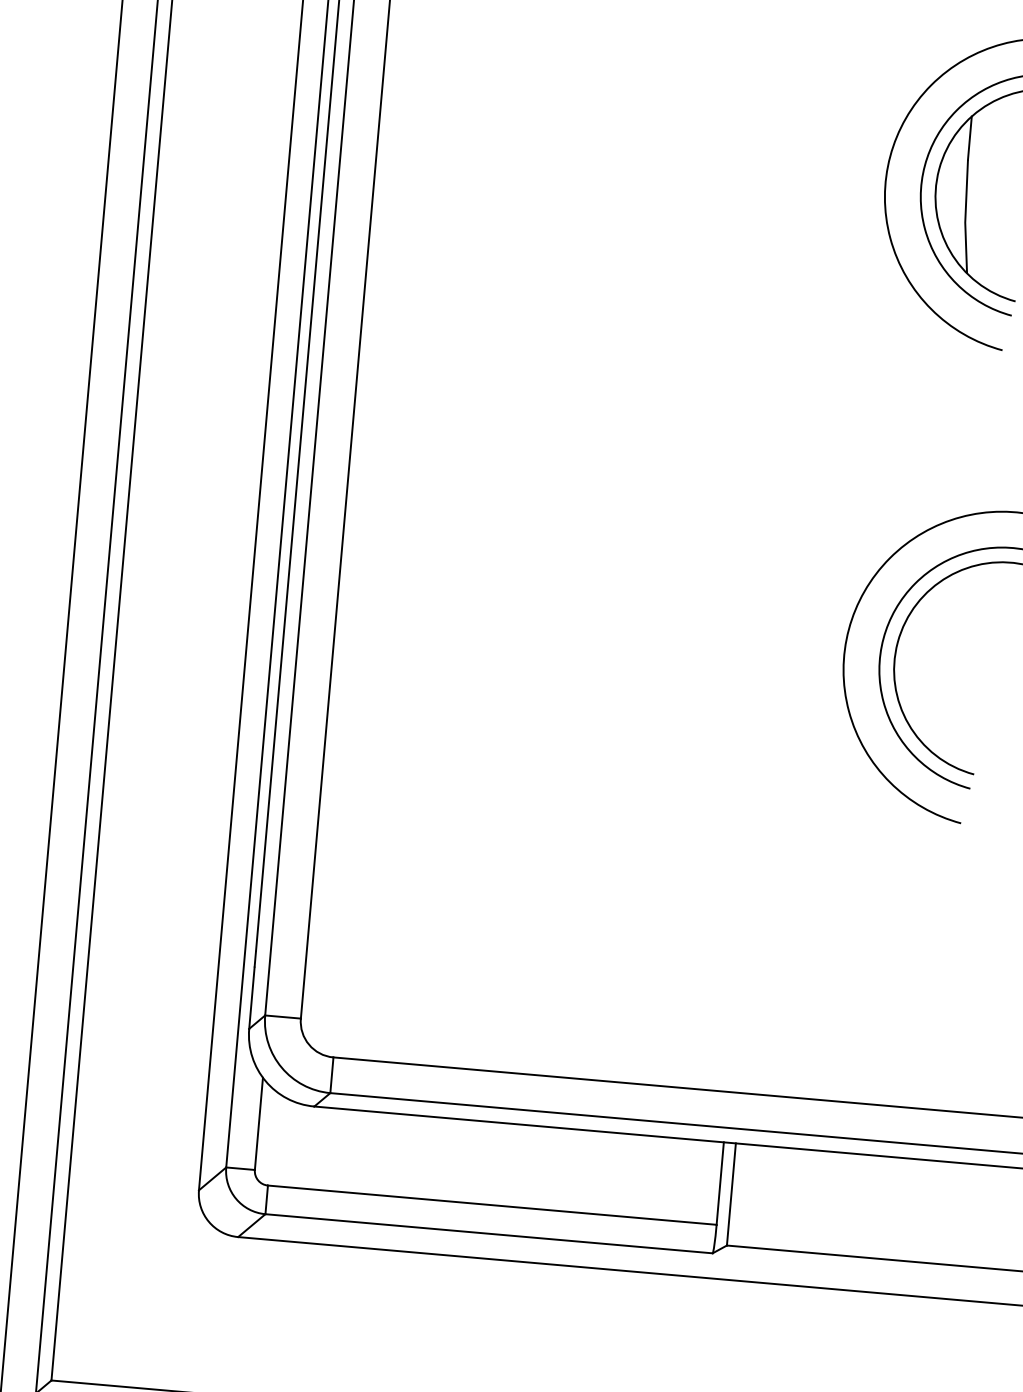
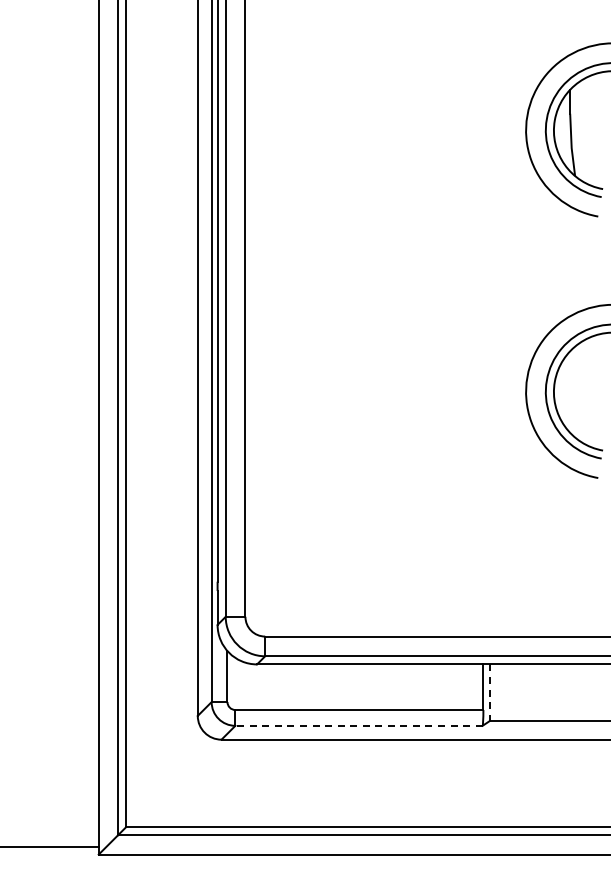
line: (732, 1196) -> (490, 693), solid -> dashed
line: (490, 1233) -> (359, 725), solid -> dashed

